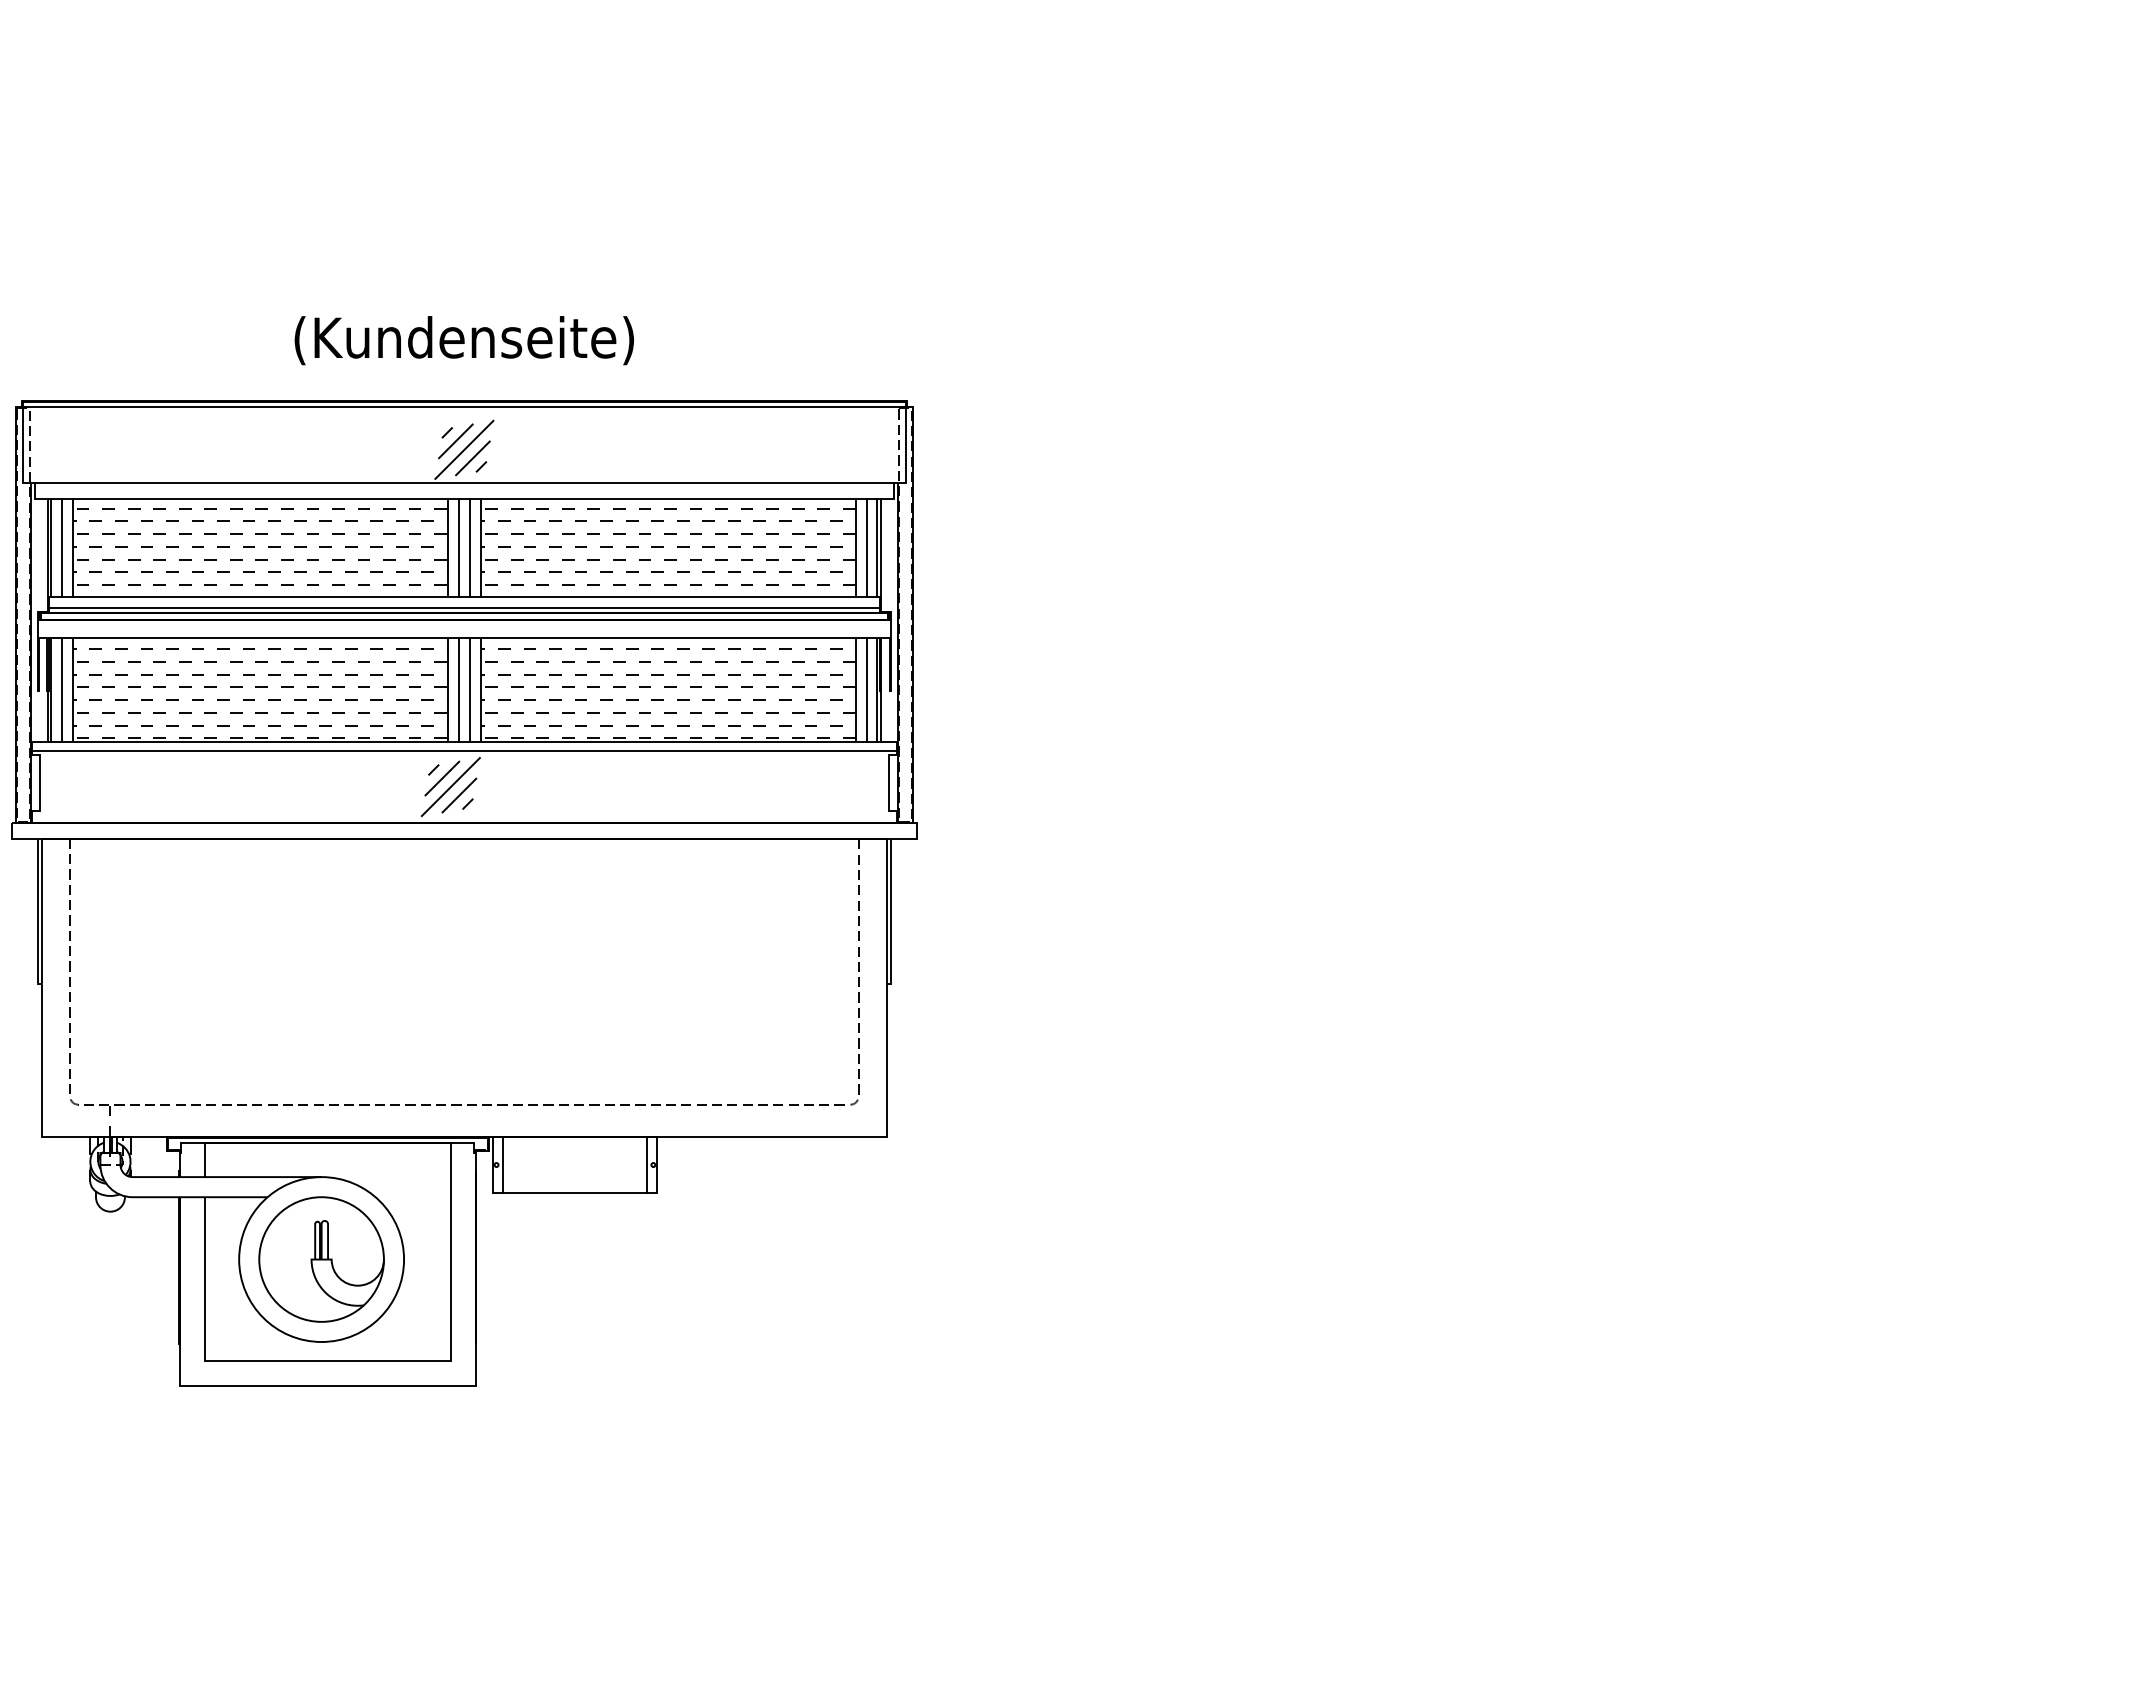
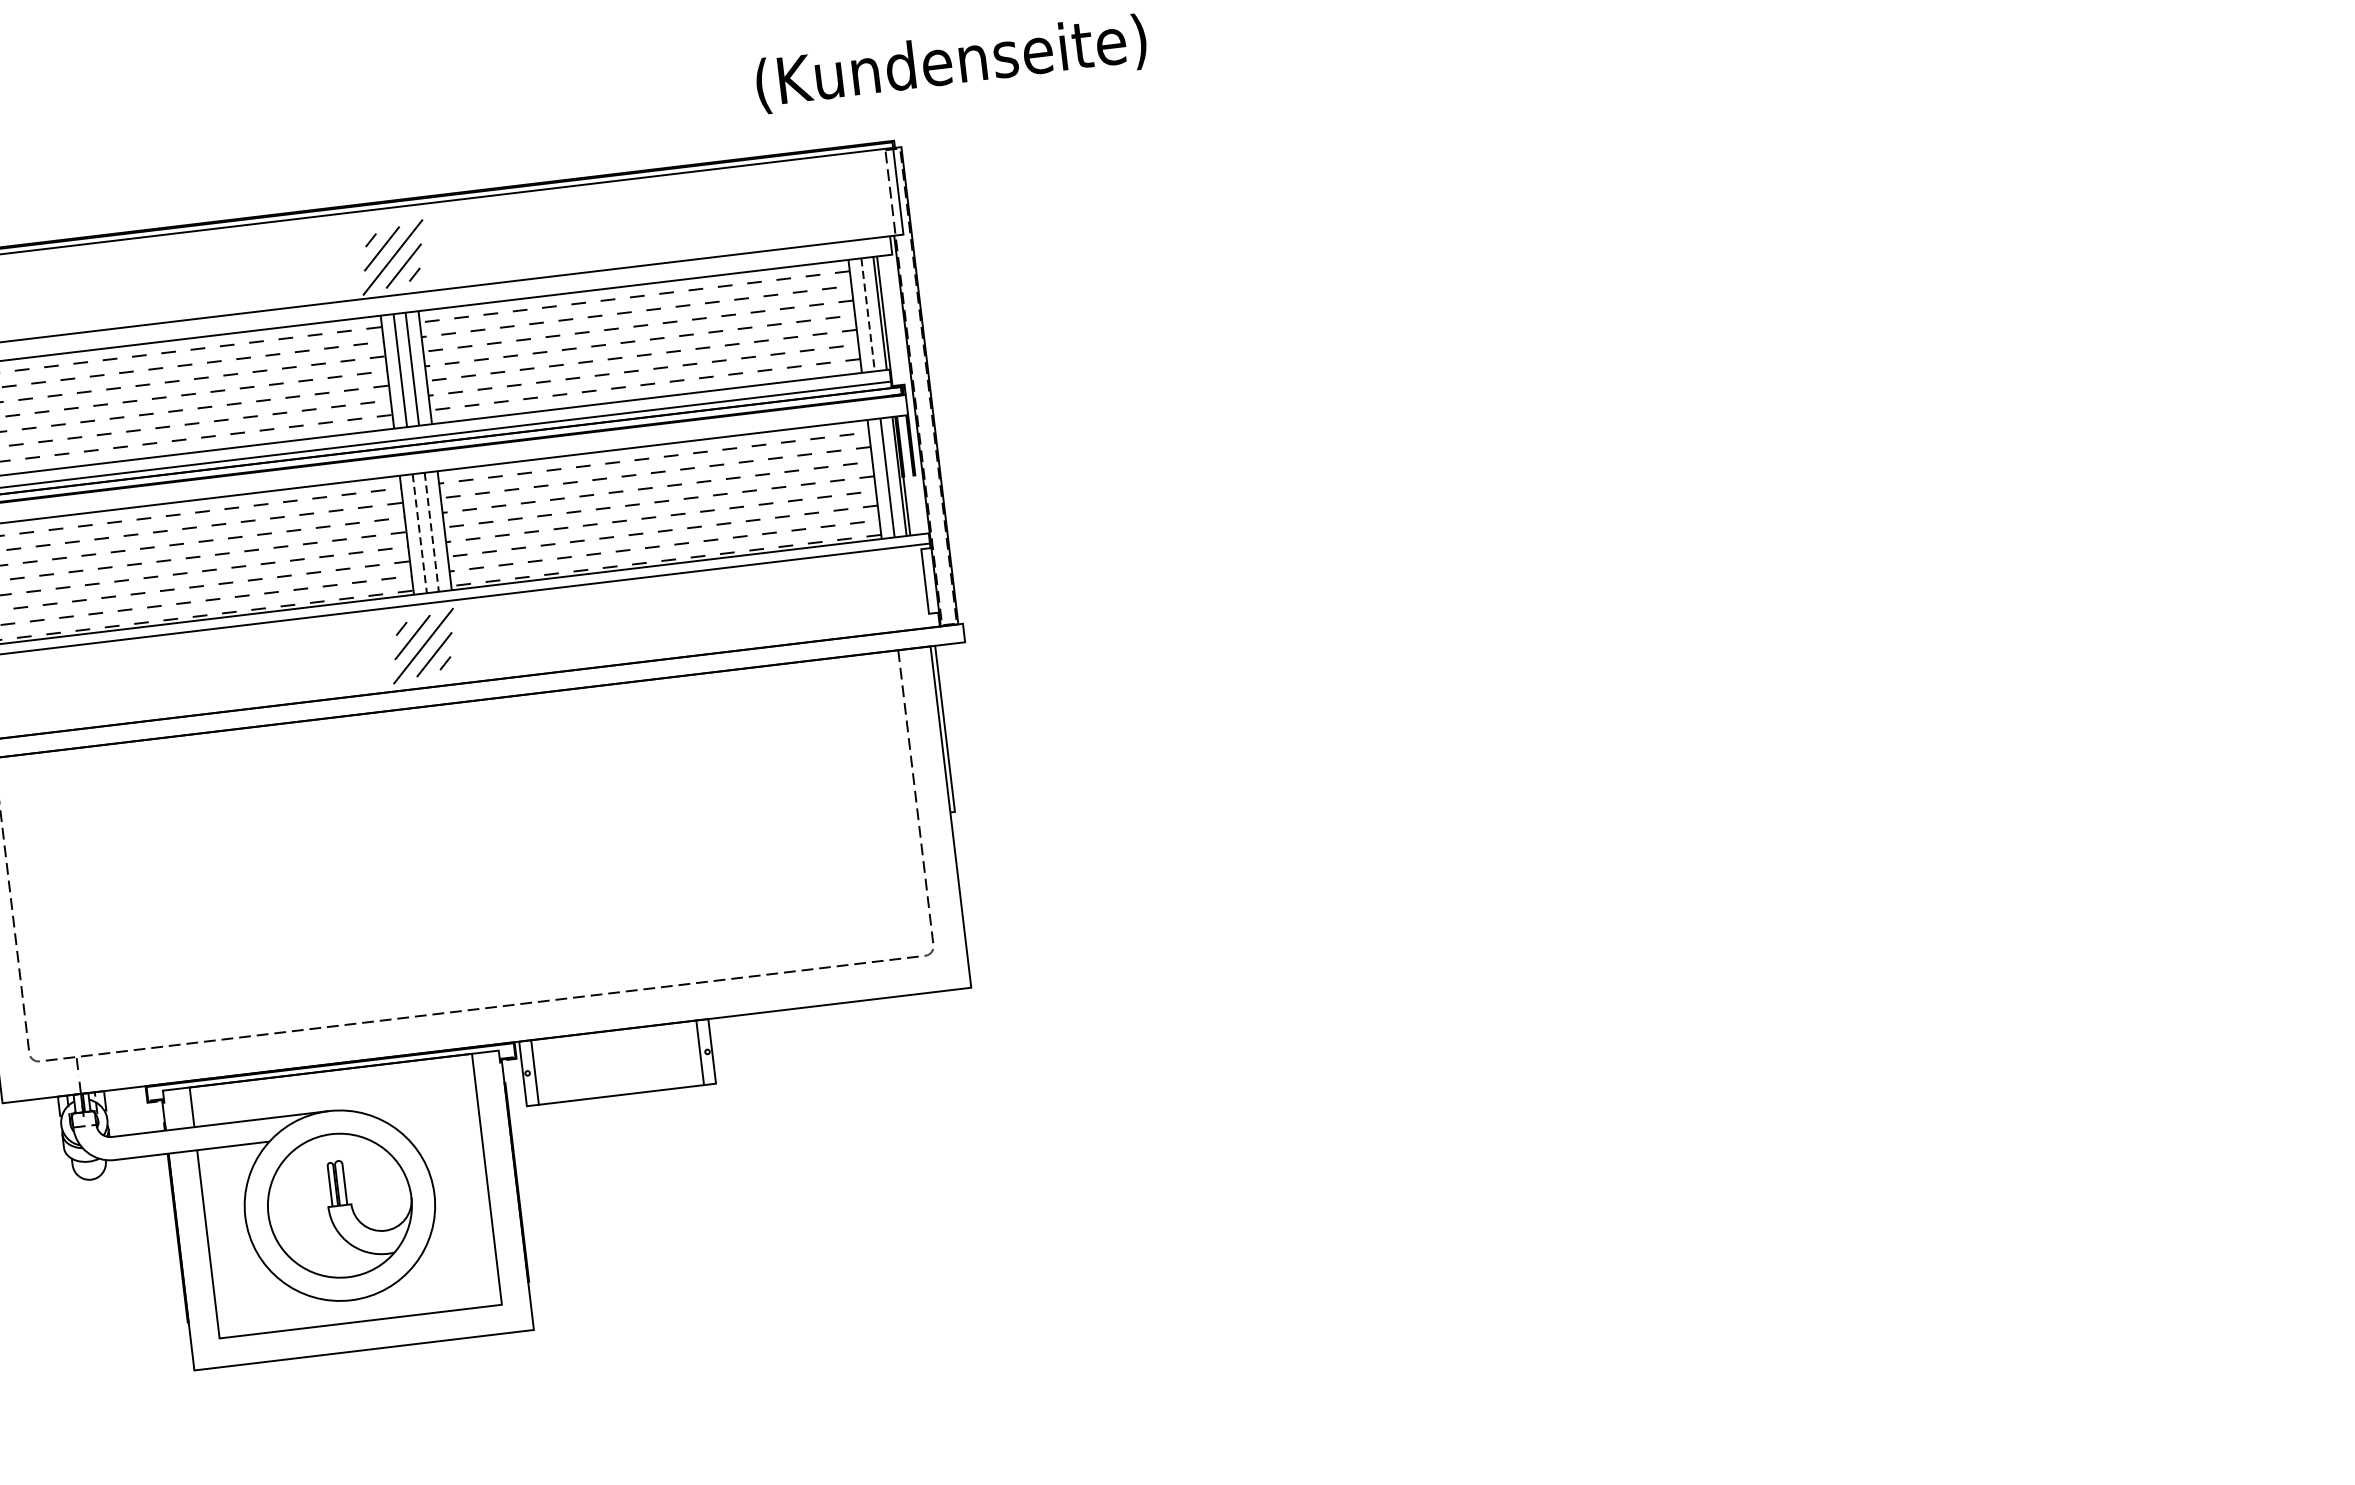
text: (463, 340) -> (950, 63), moved
line: (866, 548) -> (867, 315), solid -> dashed
line: (459, 690) -> (420, 534), solid -> dashed
line: (469, 690) -> (431, 532), solid -> dashed

